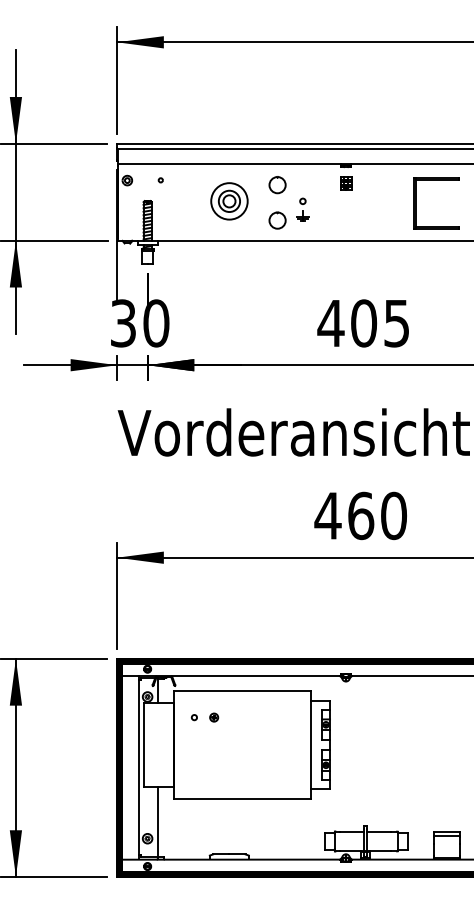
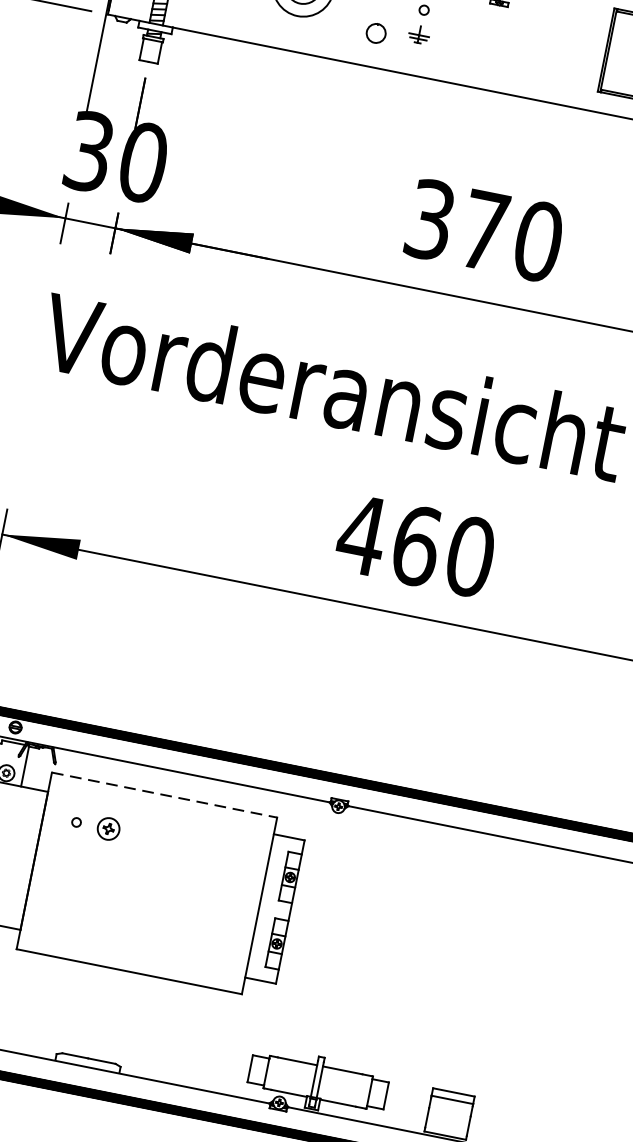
part: (277, 220) -> (376, 33), size x0.7
text: (363, 323) -> (483, 230), 405 -> 370
line: (242, 691) -> (164, 795), solid -> dashed
part: (214, 717) -> (109, 828), size x1.6

